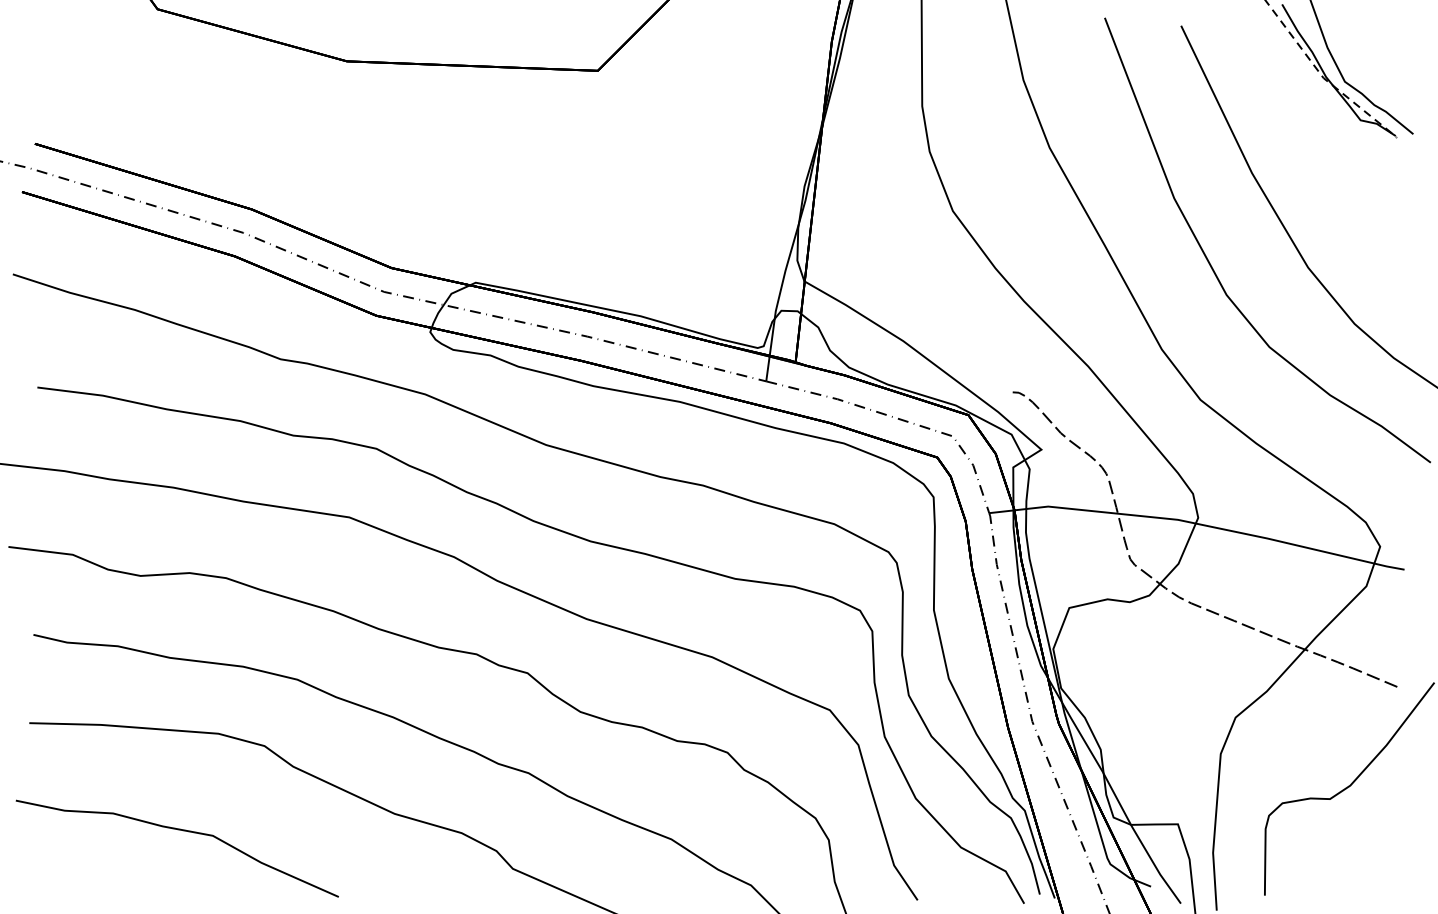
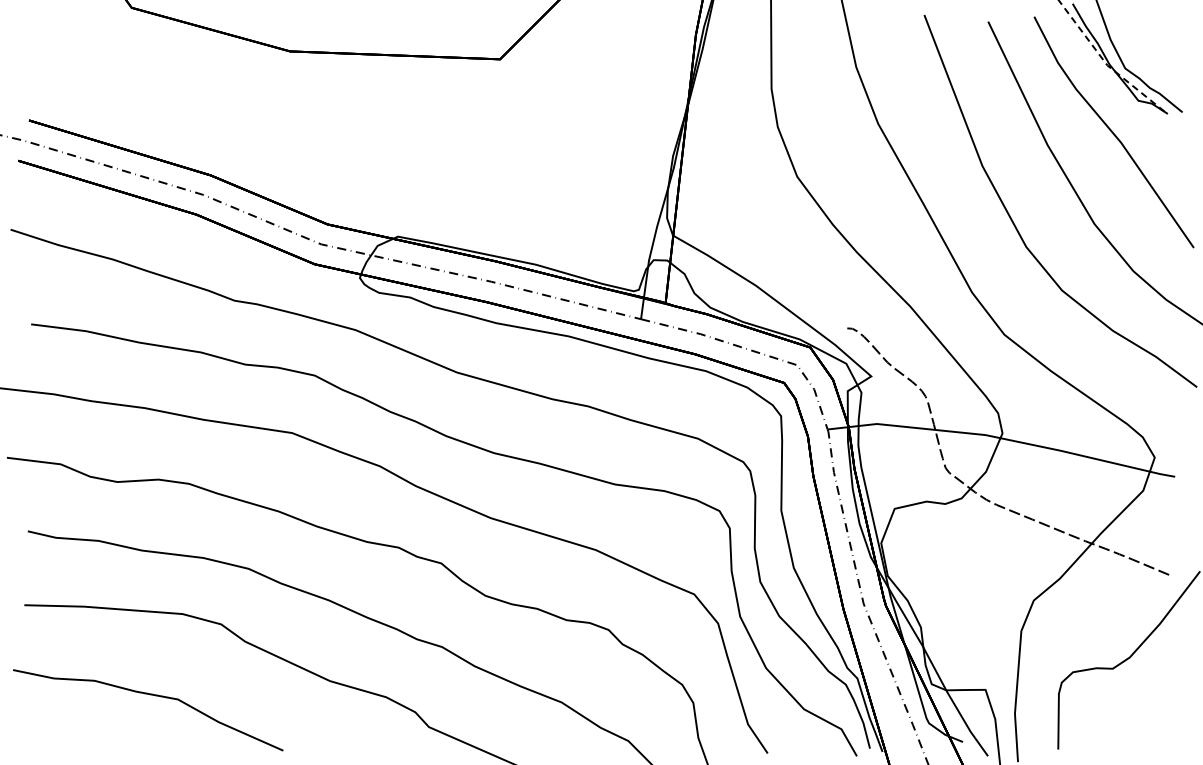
line: (1330, 157) -> (1113, 131), added

